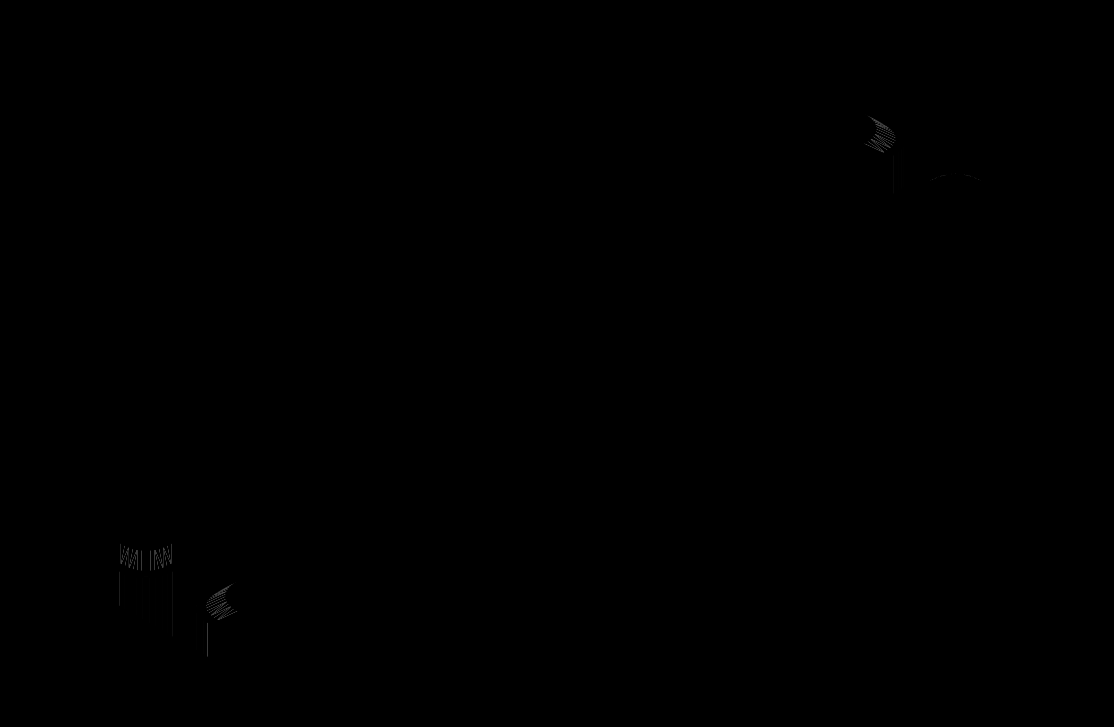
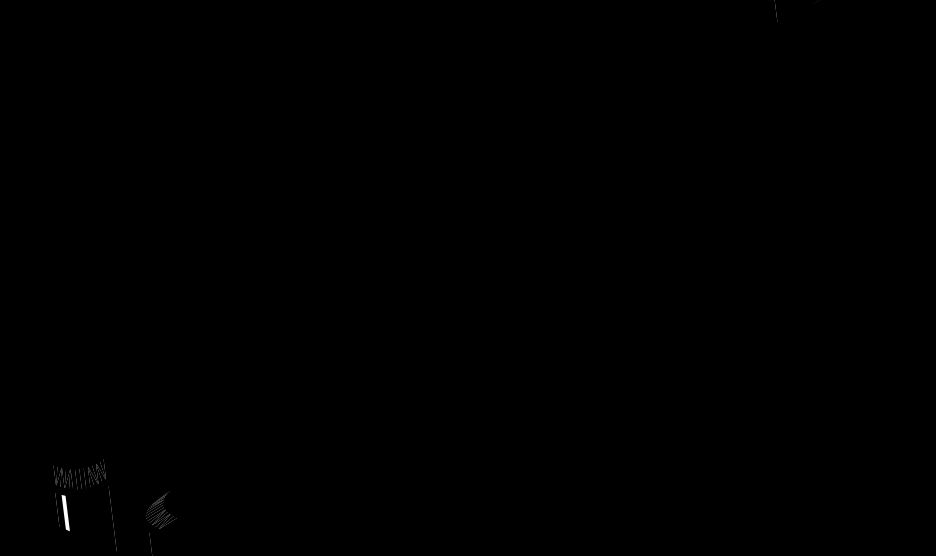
fill: (126, 592) -> (65, 513), removed

